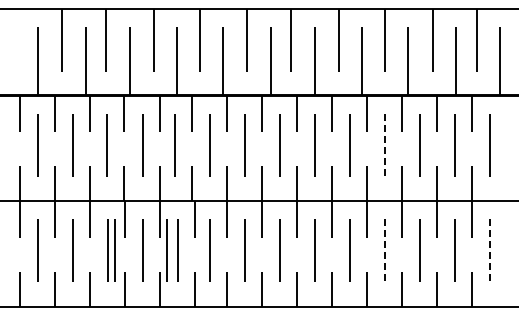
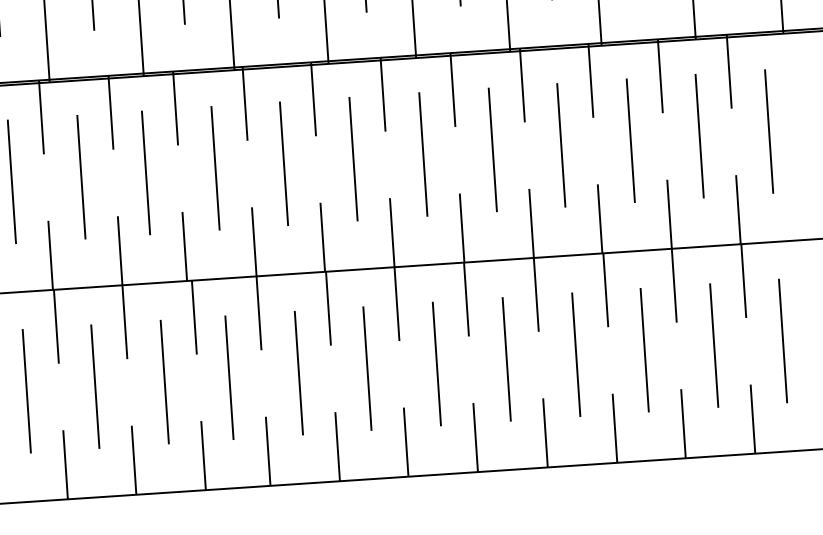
line: (384, 145) -> (560, 146), dashed -> solid
line: (114, 250) -> (39, 389), removed
line: (166, 250) -> (142, 382), removed
line: (385, 251) -> (576, 356), dashed -> solid
line: (489, 251) -> (782, 342), dashed -> solid

